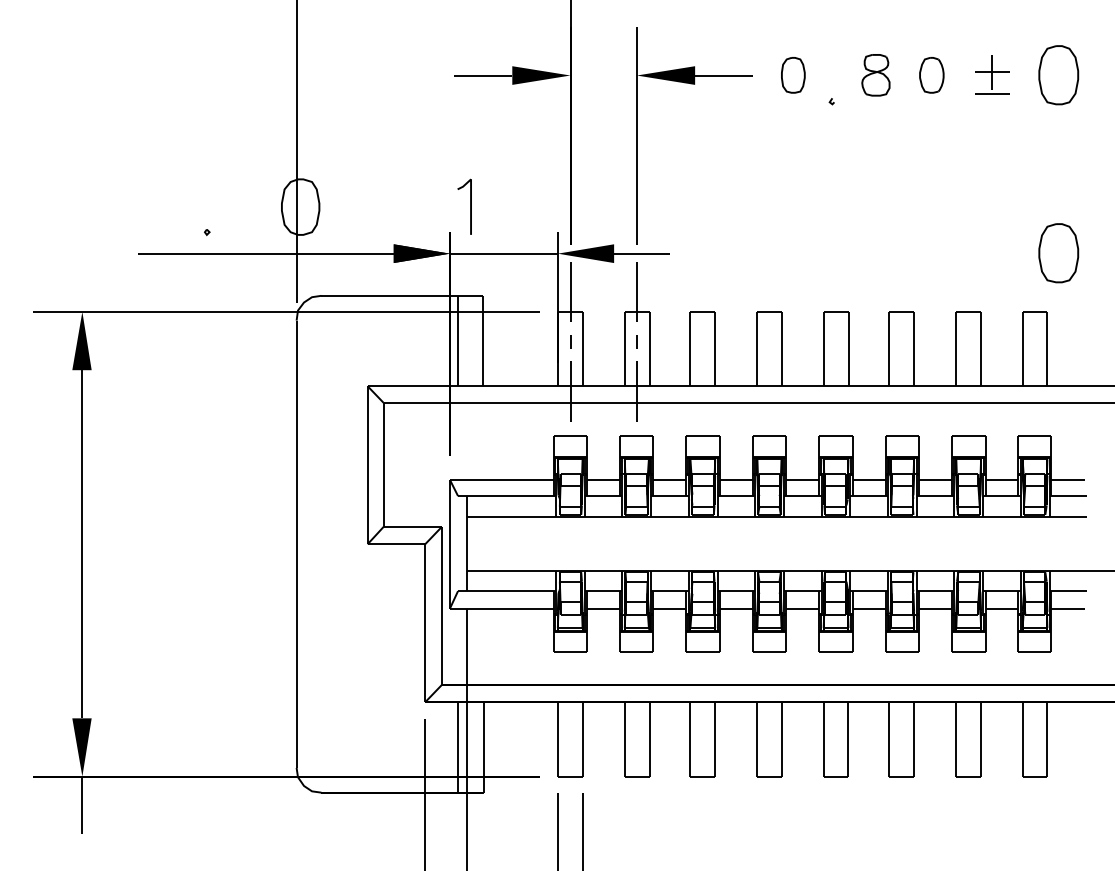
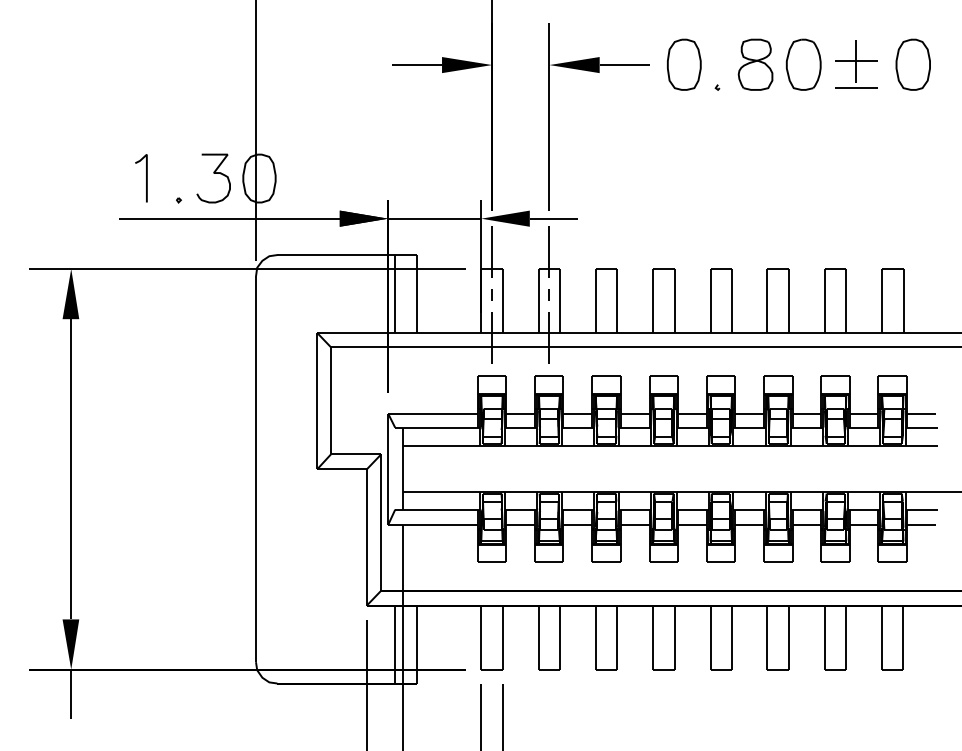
part: (992, 74) -> (856, 64), size x1.43
part: (793, 75) -> (684, 65), size x1.67
part: (875, 75) -> (755, 65), size x1.43
part: (931, 75) -> (803, 65), size x1.67
curve: (247, 201) -> (213, 173), added
line: (470, 206) -> (146, 178), moved
part: (1058, 253) -> (913, 218), removed

